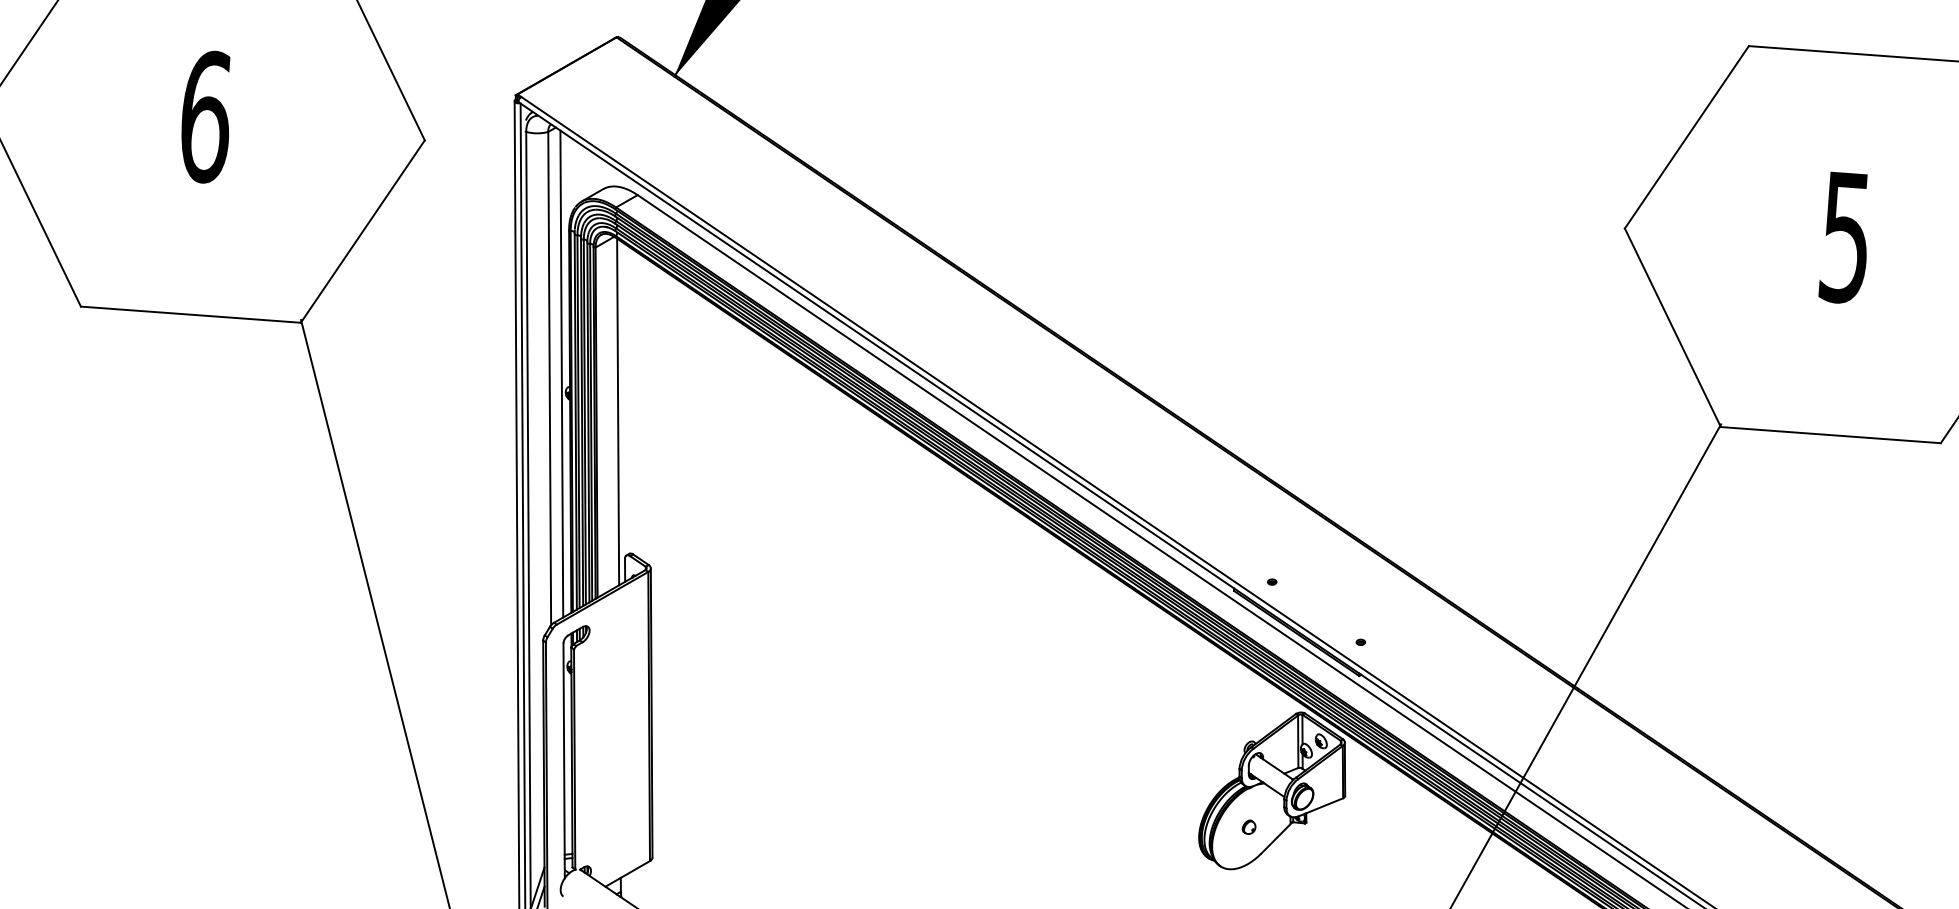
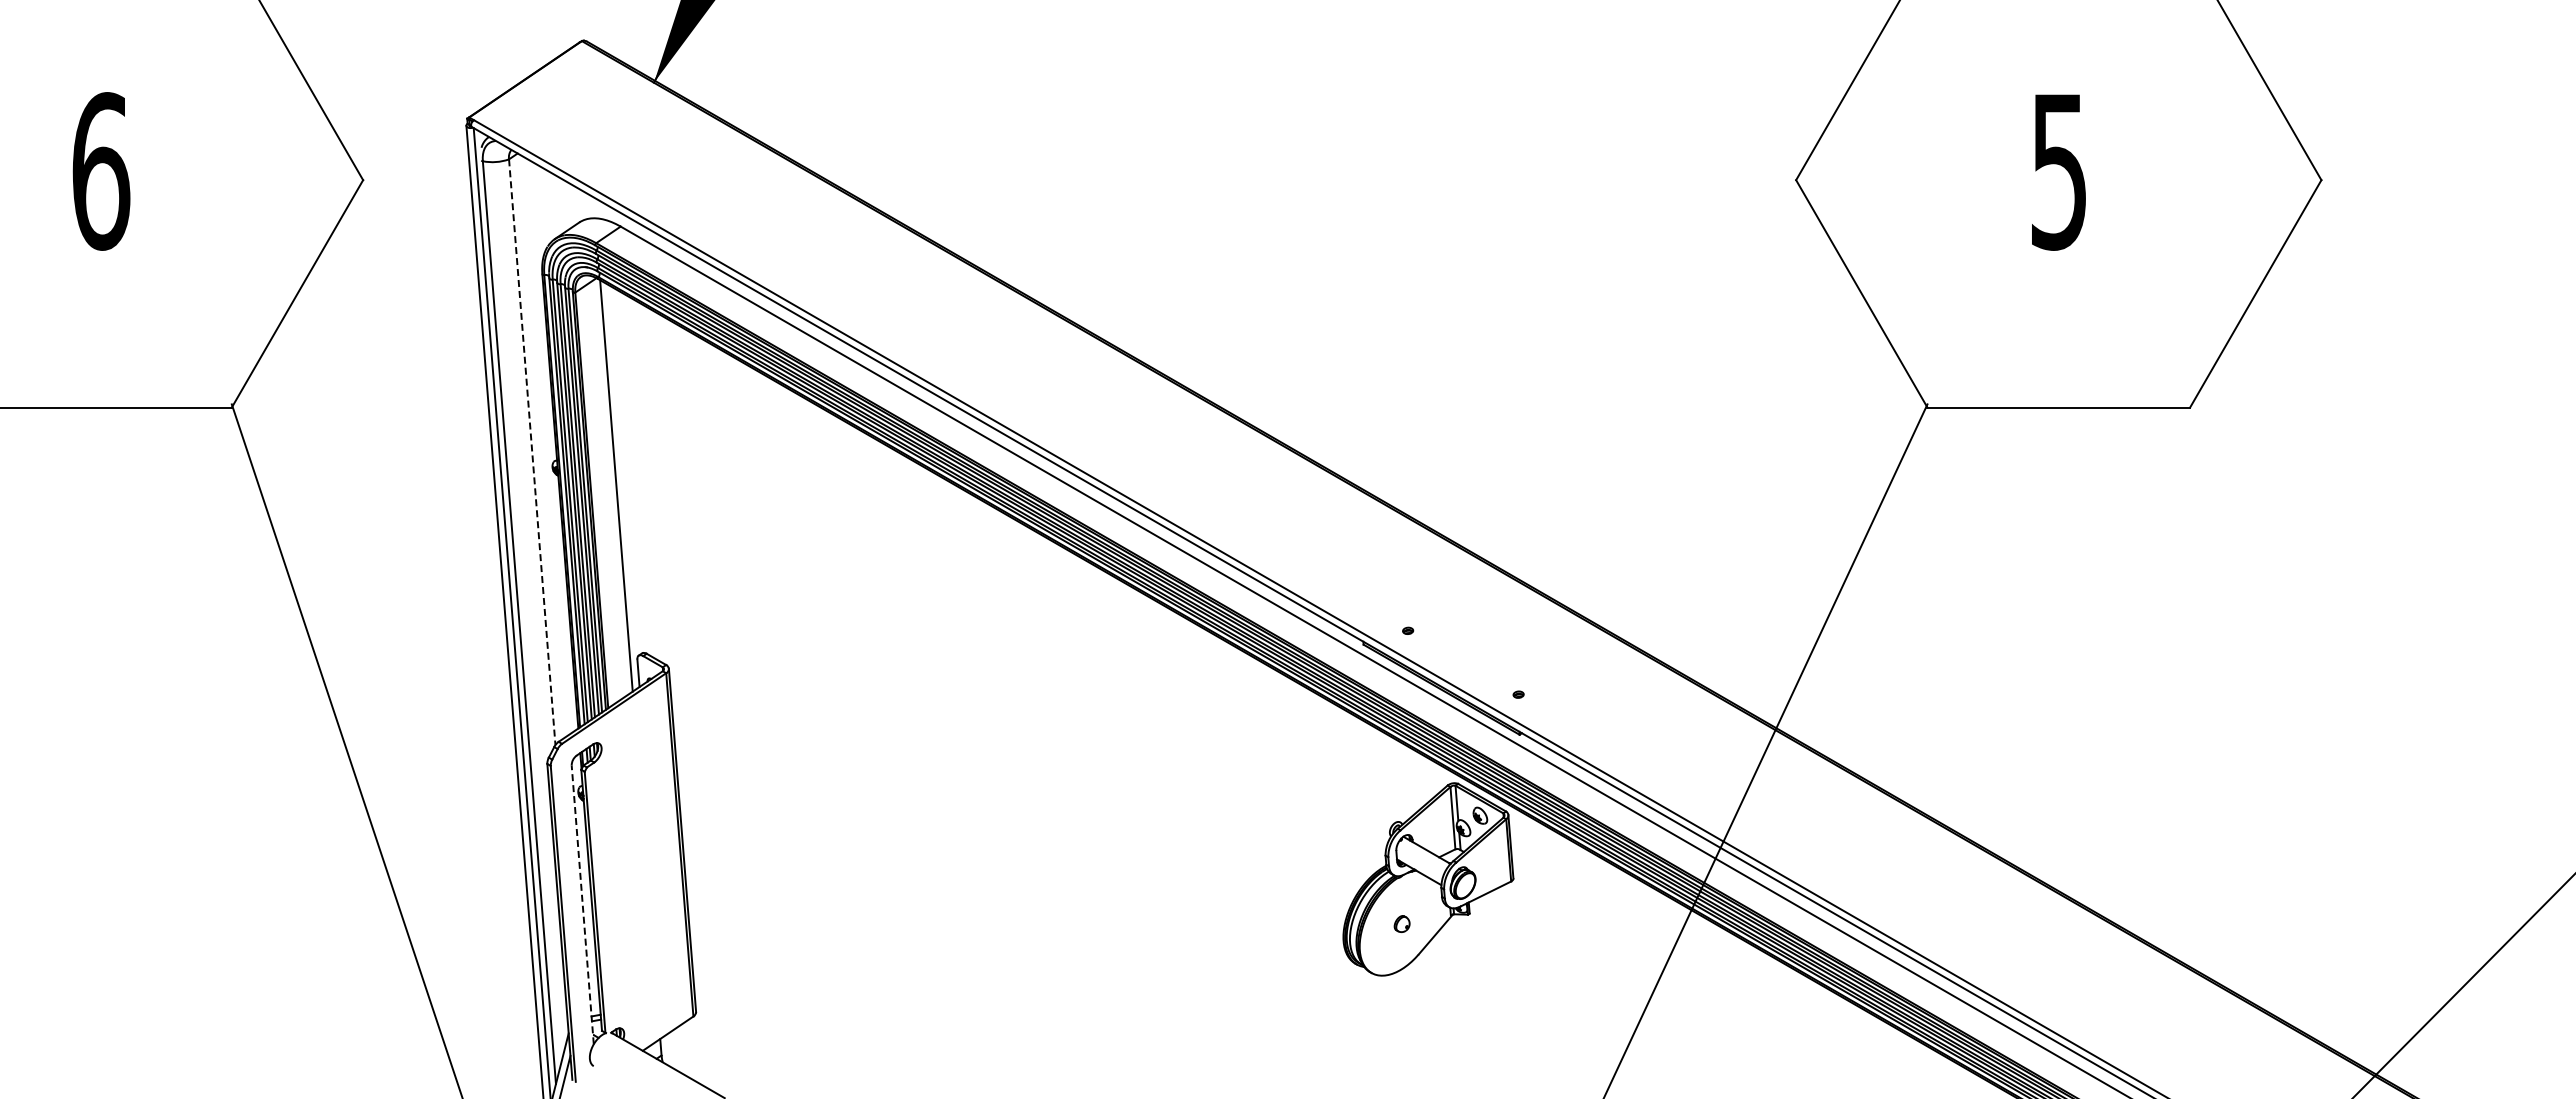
line: (562, 373) -> (546, 445), removed
line: (549, 378) -> (532, 452), solid -> dashed
line: (563, 760) -> (582, 904), solid -> dashed

